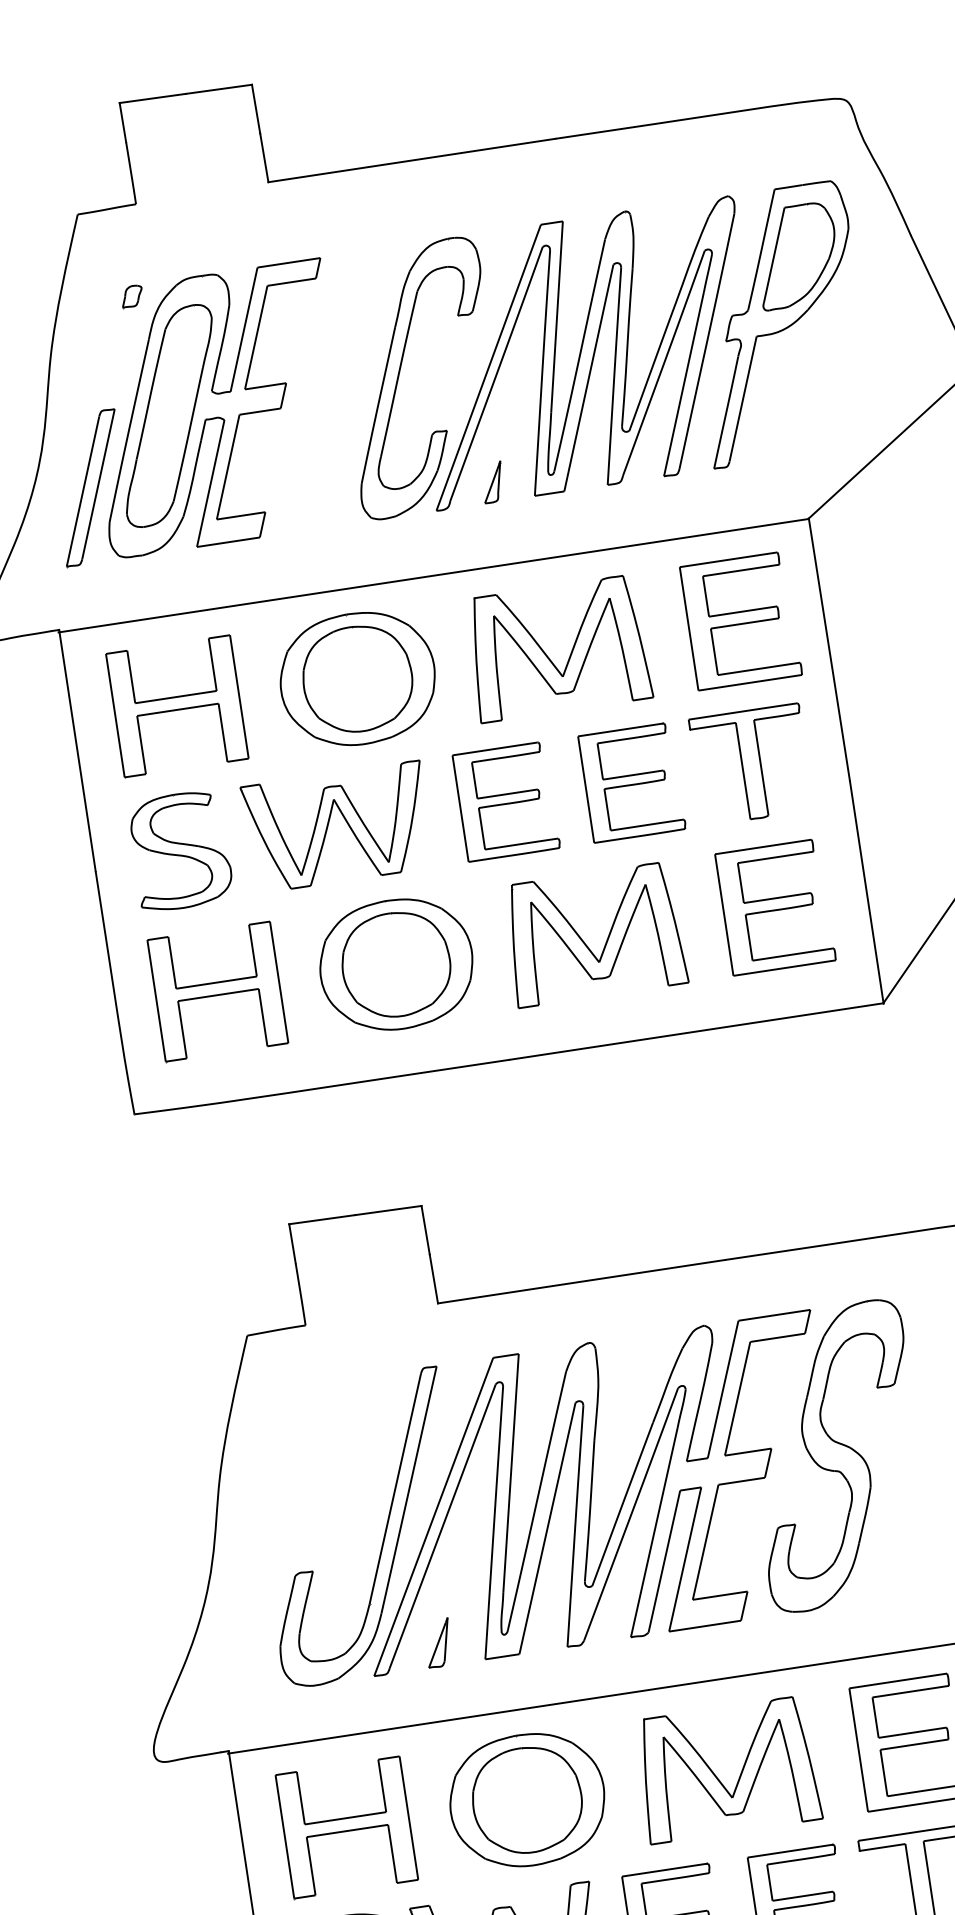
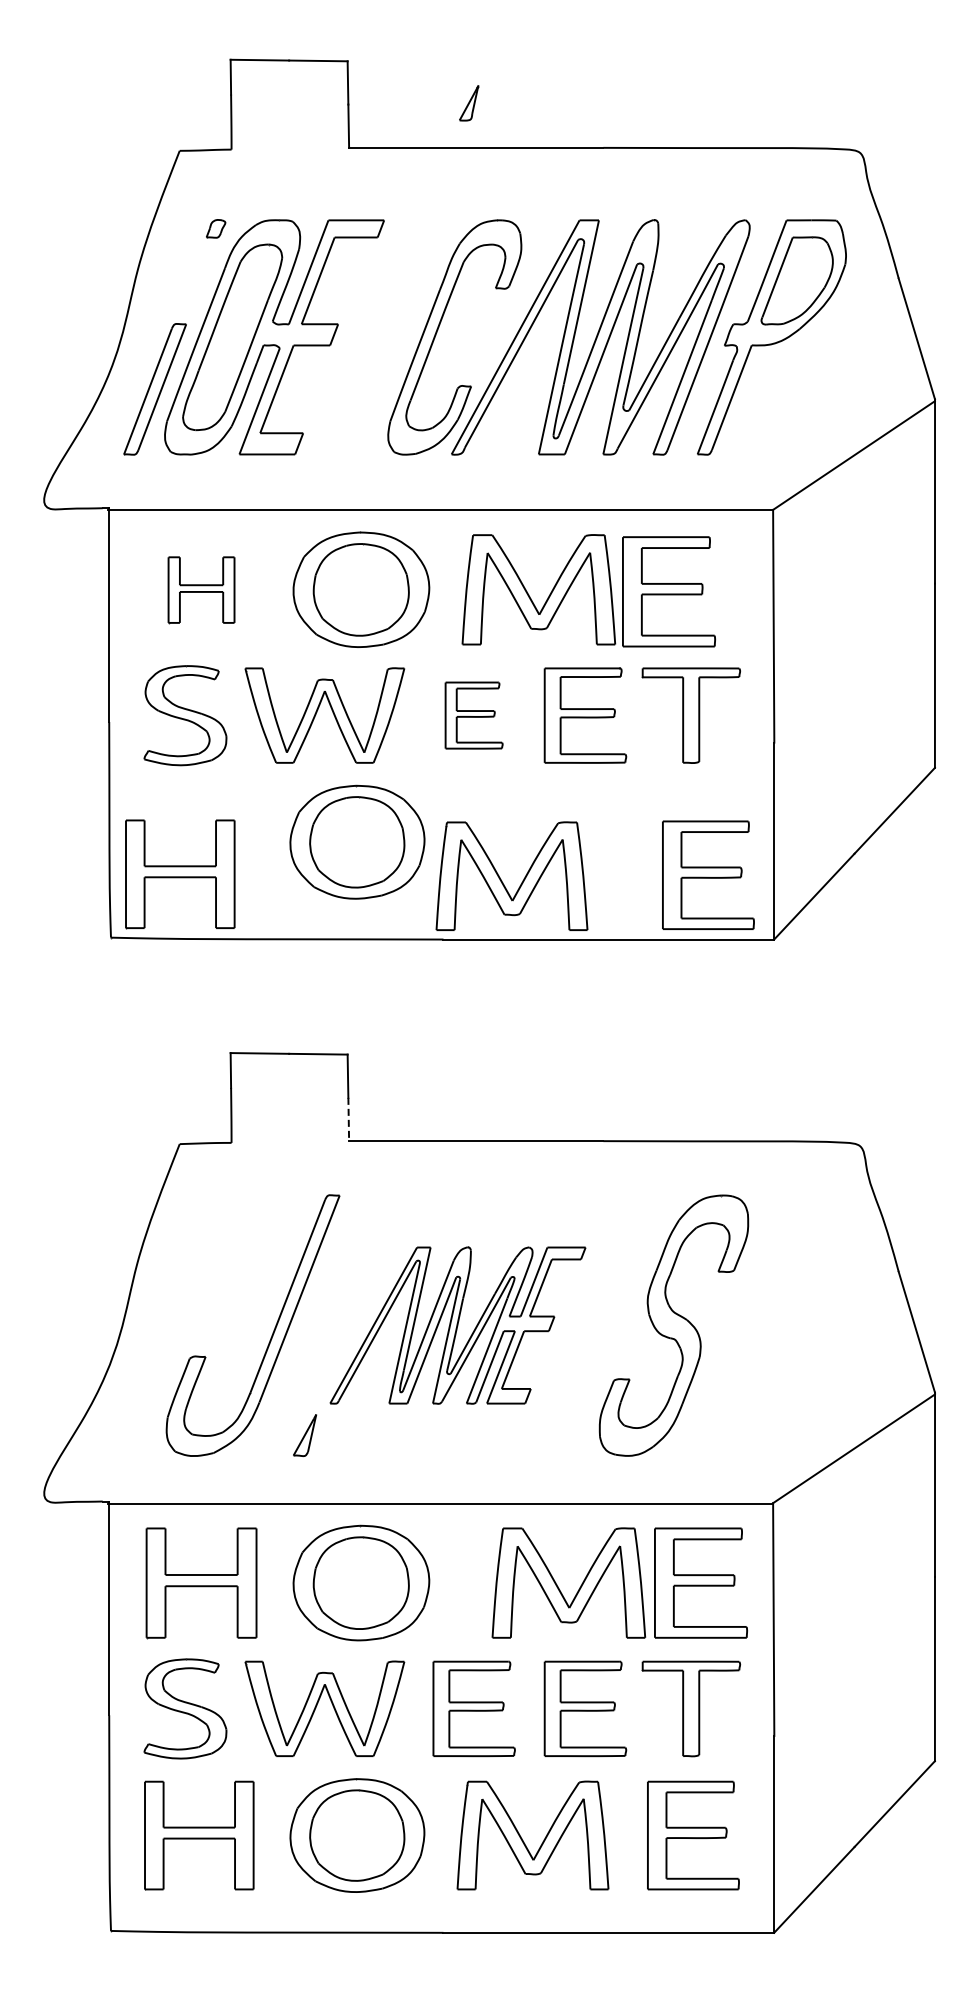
part: (493, 482) -> (469, 103), moved
part: (740, 620) -> (668, 591), moved
part: (177, 707) -> (201, 590), size x0.6
part: (505, 801) -> (473, 715), size x0.7
part: (775, 906) -> (708, 874), moved
part: (584, 941) -> (502, 880), moved
part: (218, 991) -> (180, 874), moved
line: (433, 1279) -> (348, 1119), solid -> dashed
part: (591, 1492) -> (457, 1325), size x0.6
part: (716, 1775) -> (558, 1586), moved

